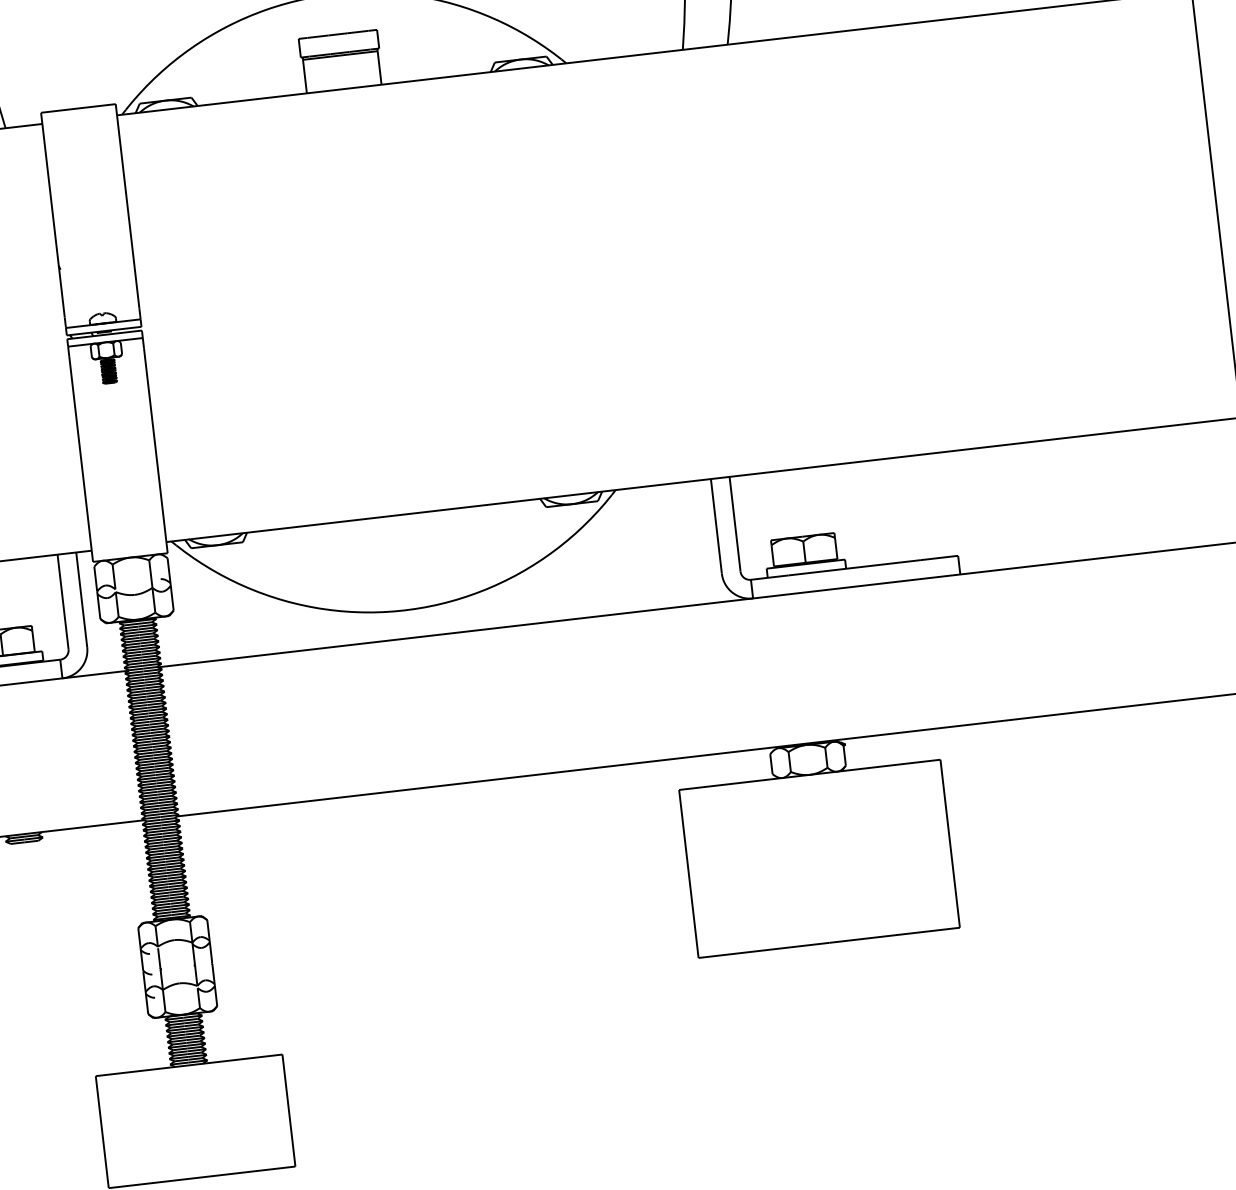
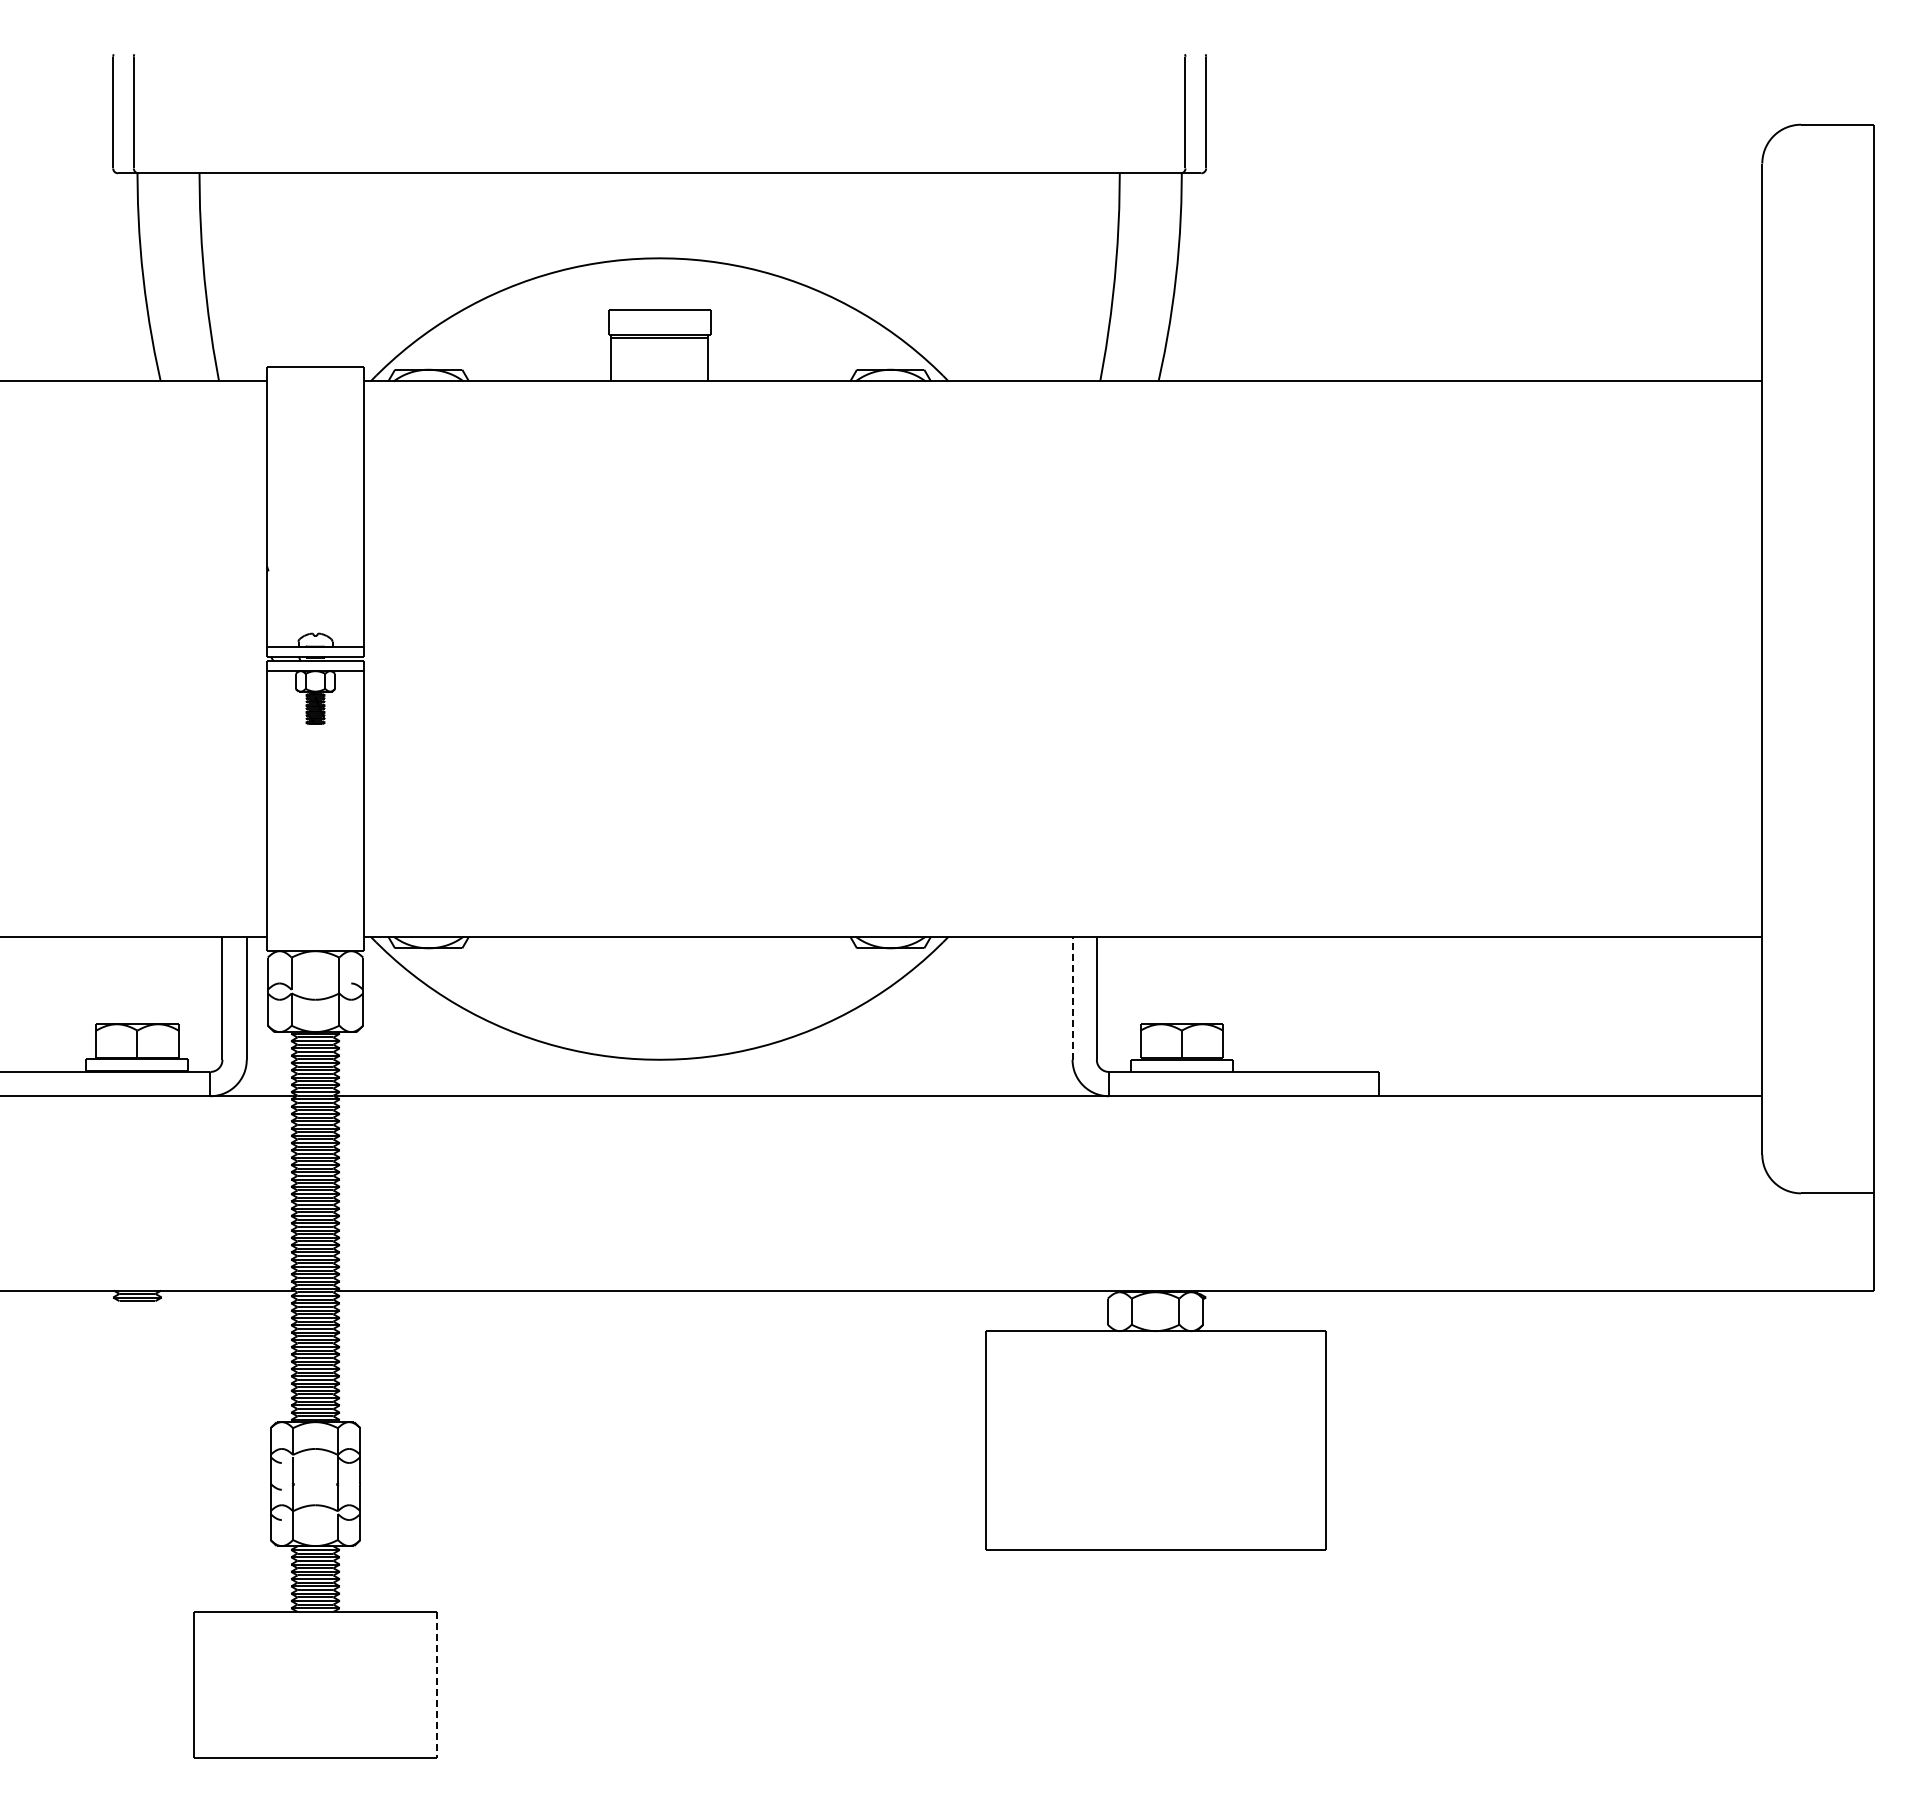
line: (716, 526) -> (1072, 998), solid -> dashed
line: (288, 1110) -> (436, 1684), solid -> dashed

